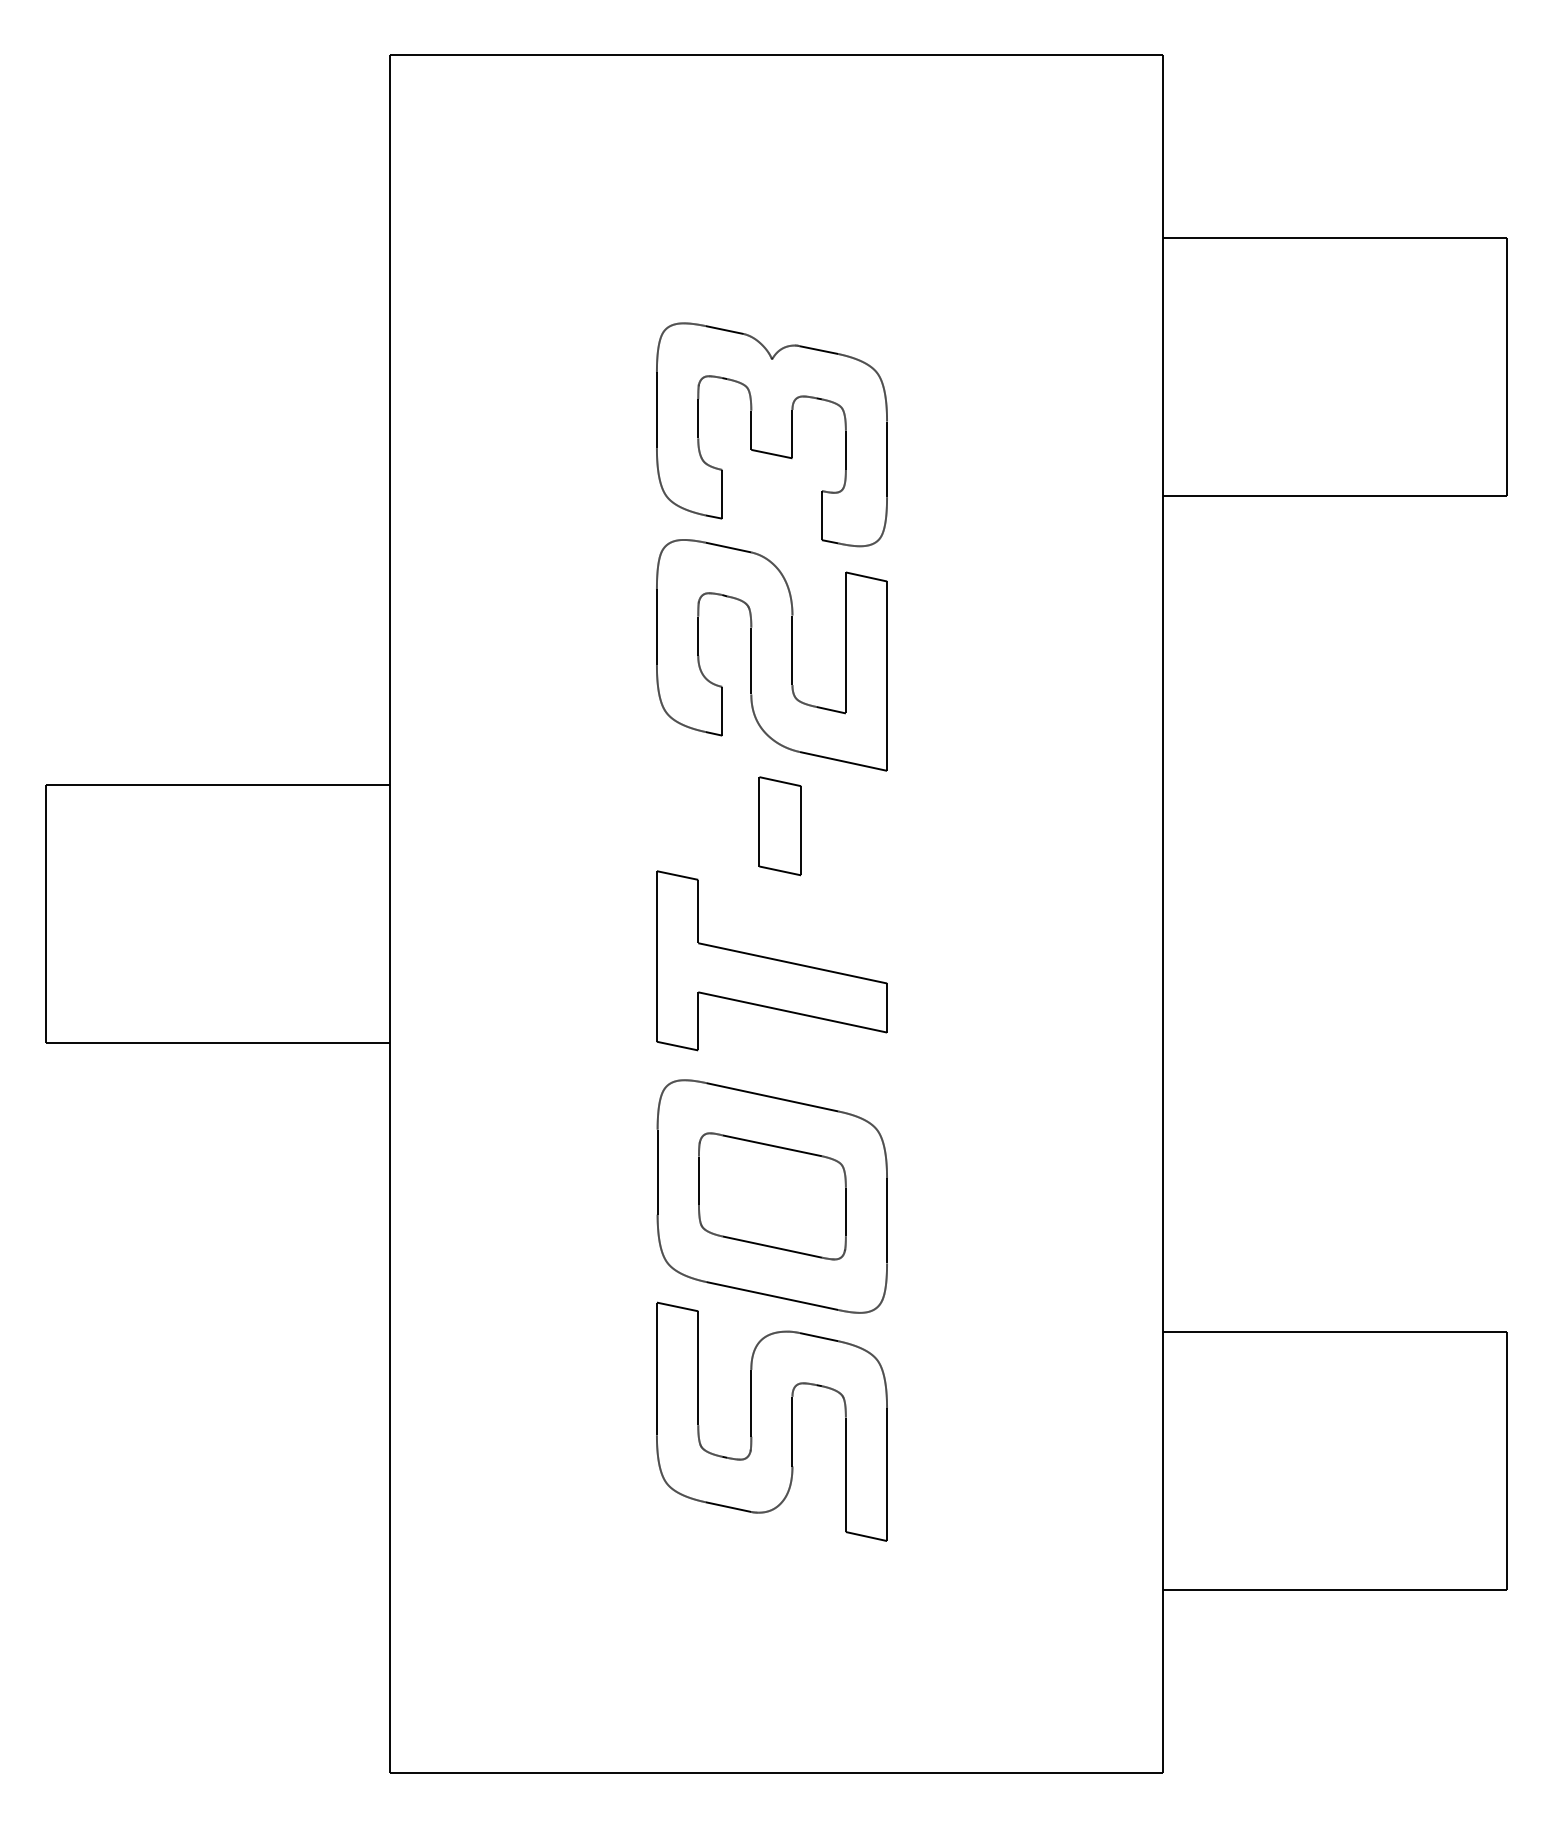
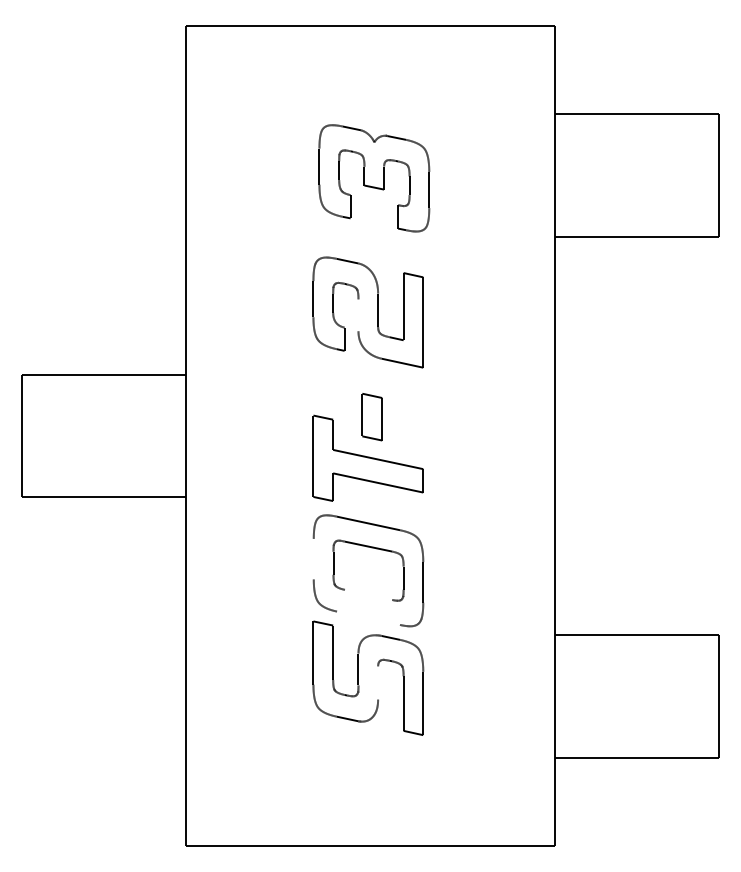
part: (772, 435) -> (374, 178), moved
line: (751, 661) -> (358, 315), removed
part: (778, 827) -> (371, 417), moved
line: (657, 1170) -> (313, 558), removed
line: (772, 1246) -> (368, 594), removed
line: (772, 1294) -> (368, 617), removed
line: (793, 1430) -> (378, 682), removed

